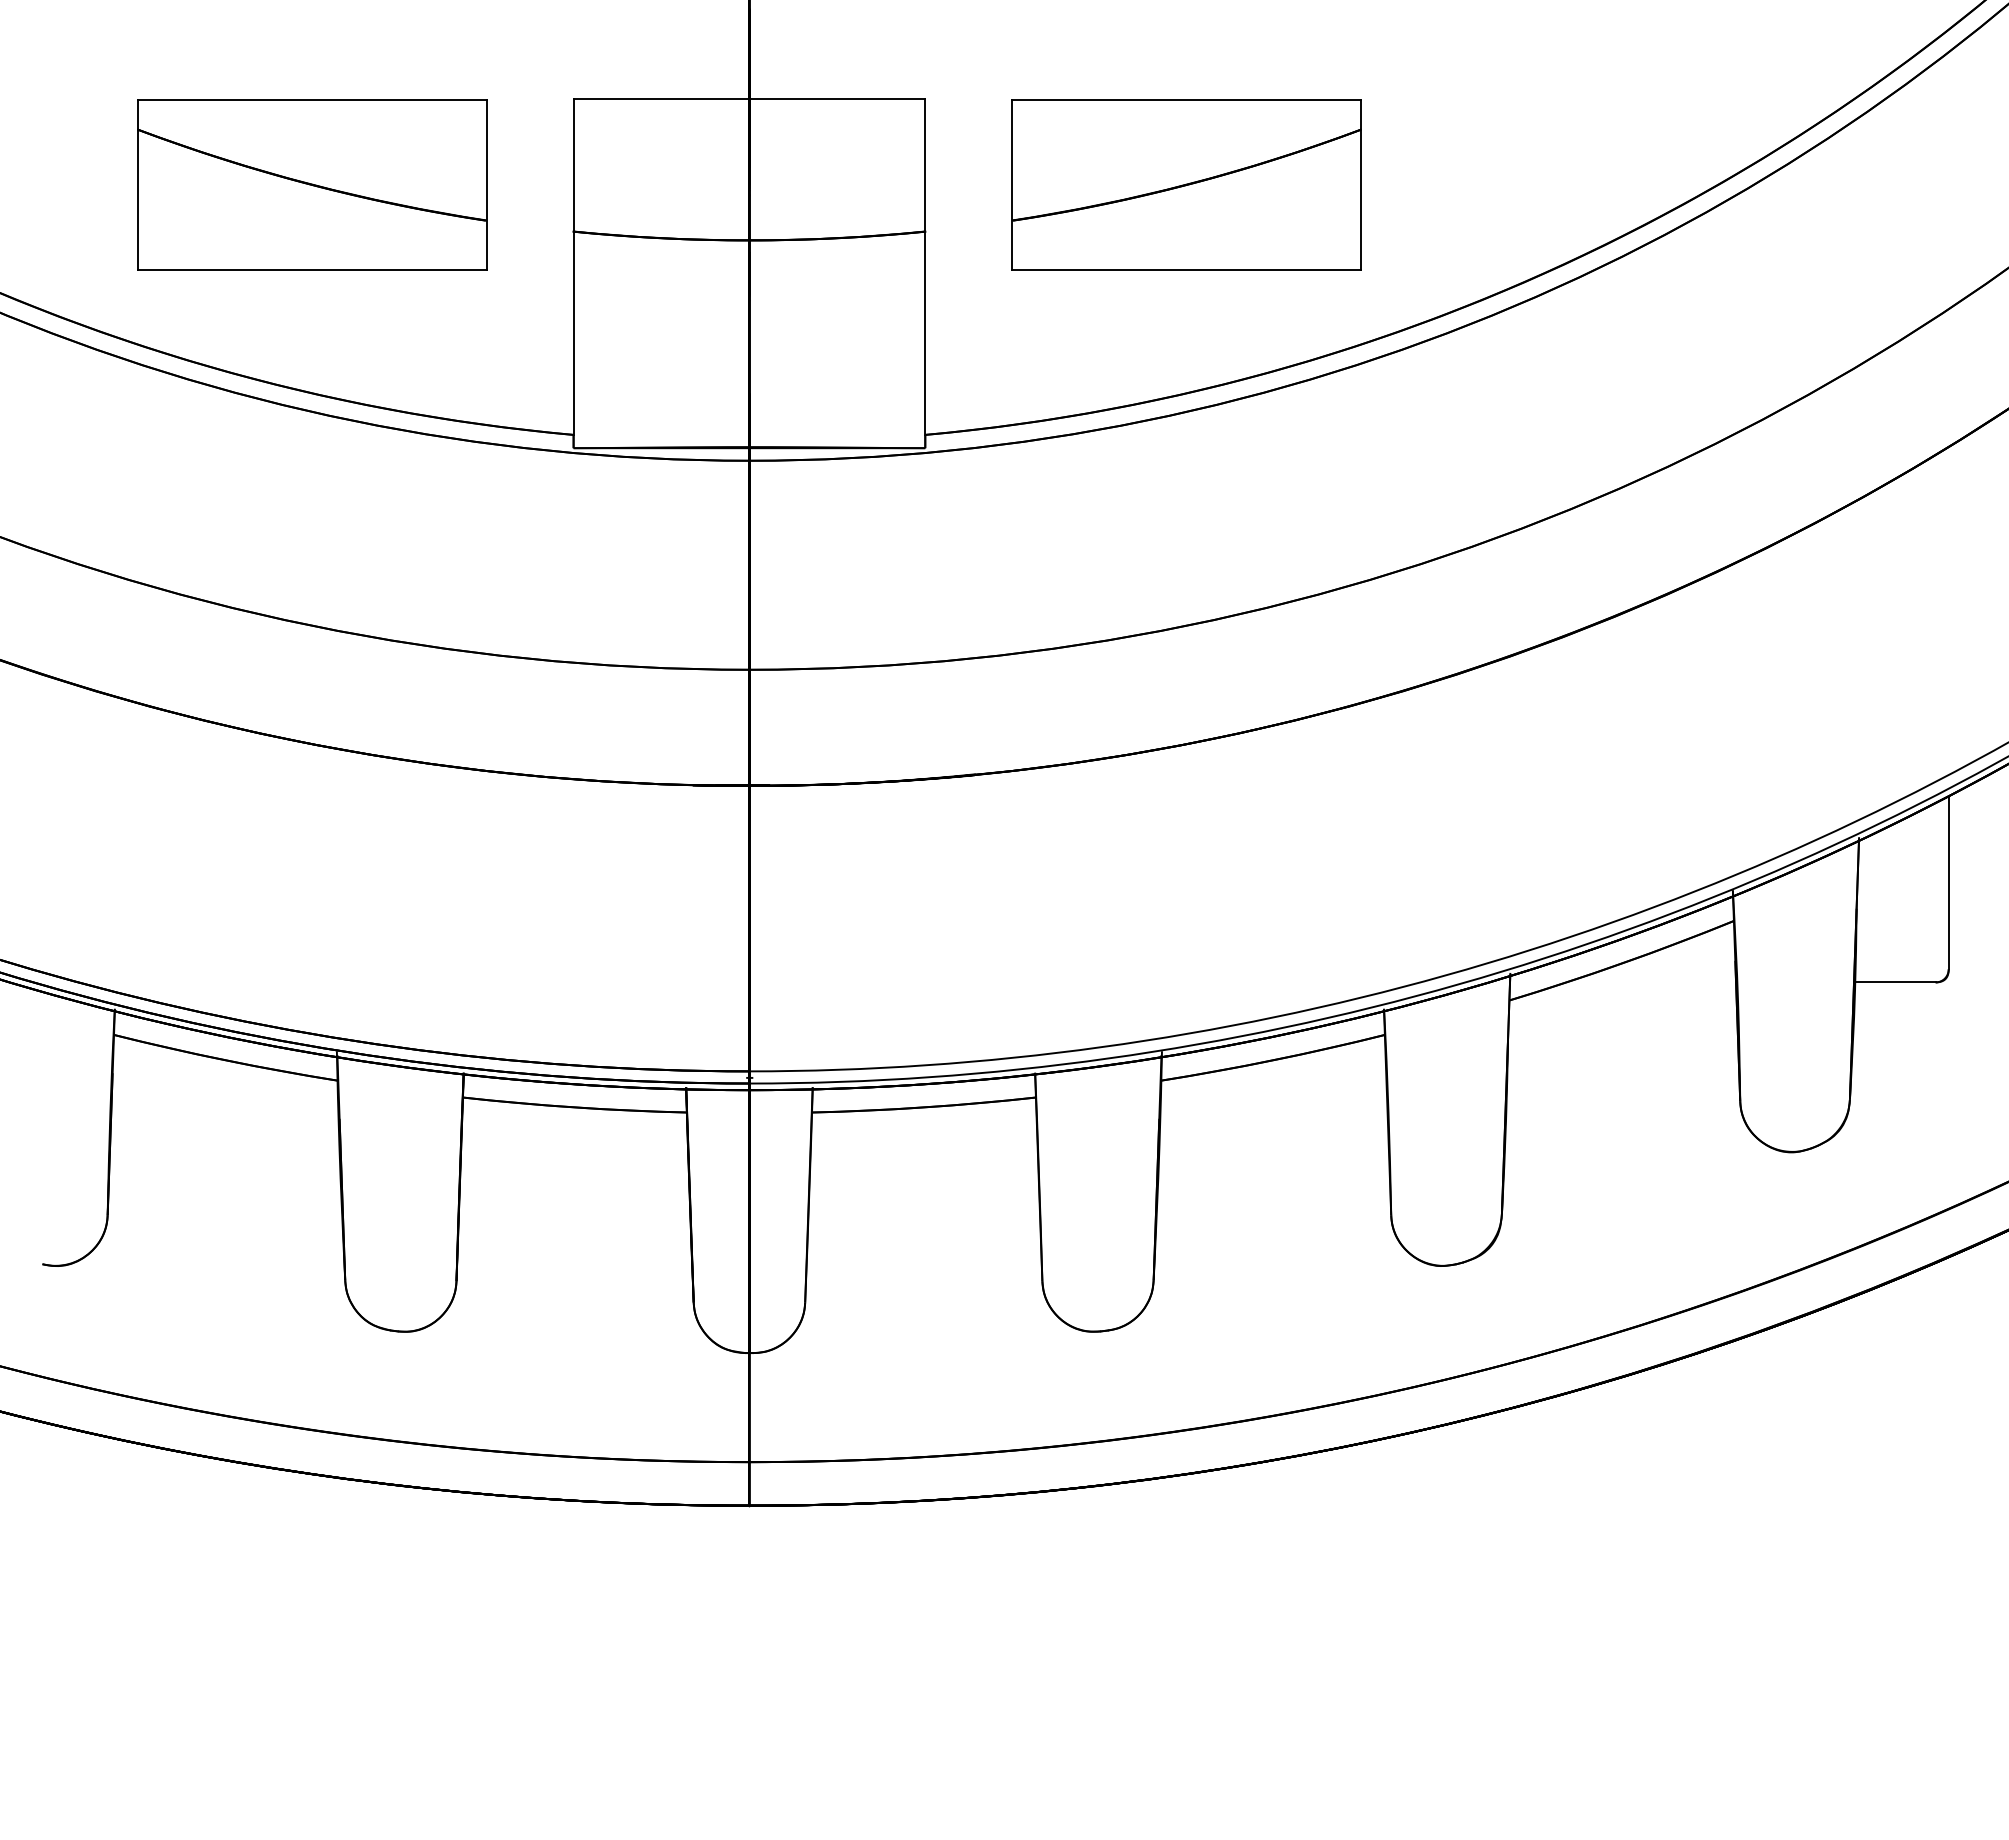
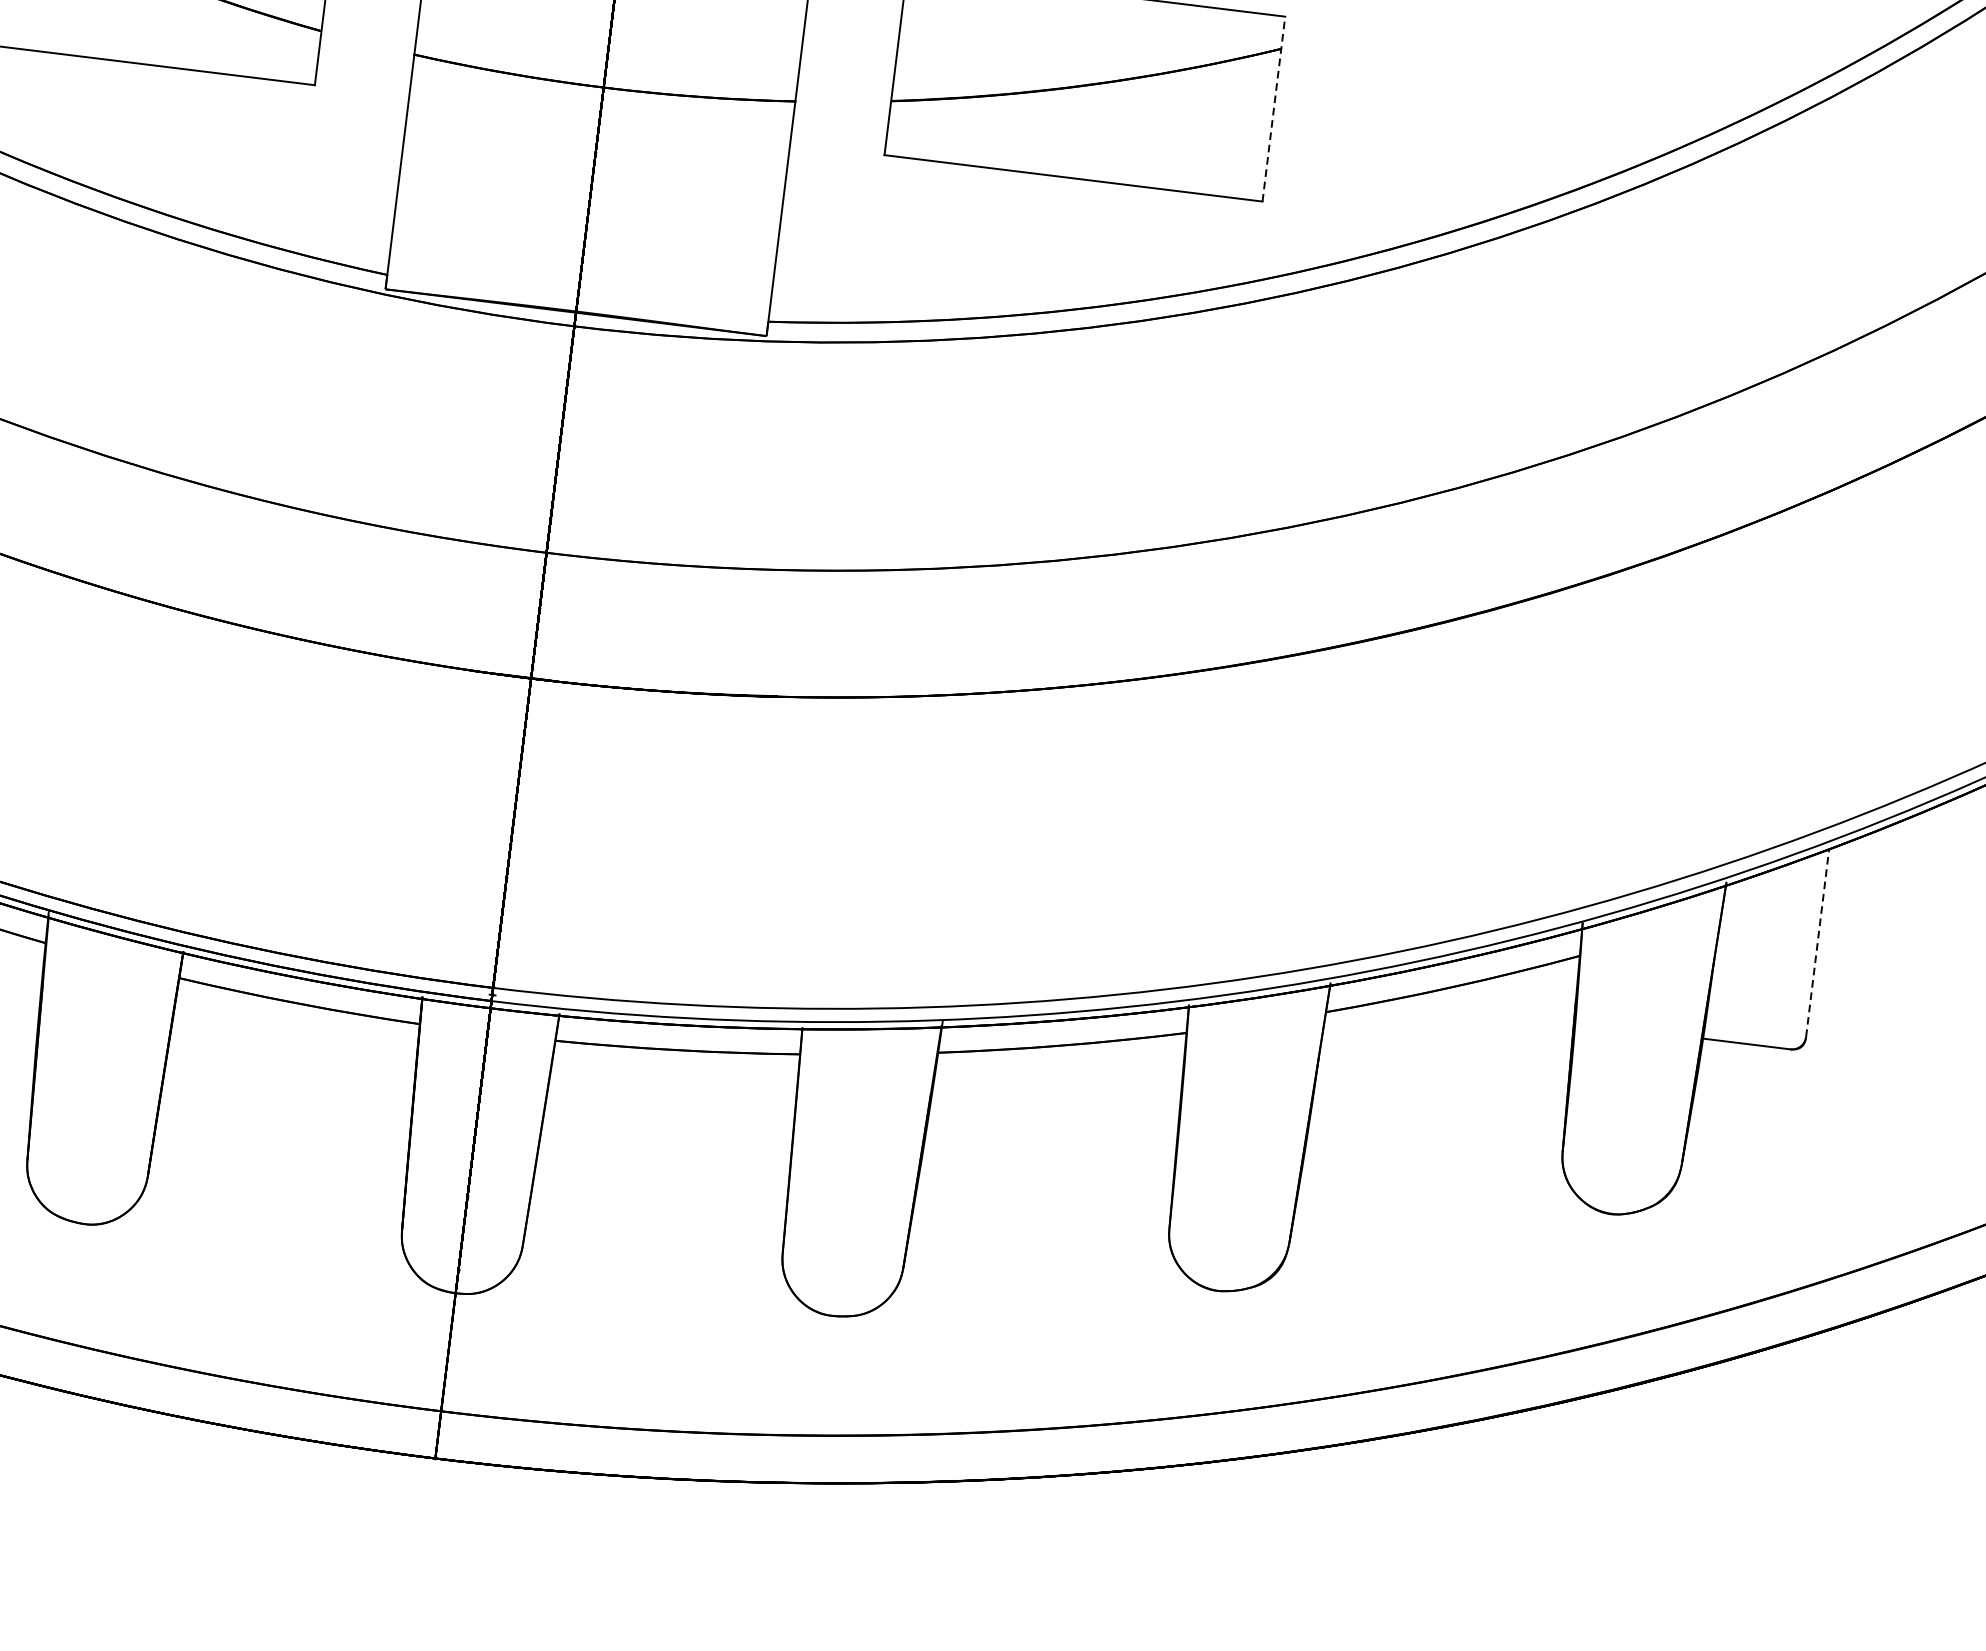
line: (1361, 184) -> (1274, 108), solid -> dashed
line: (1948, 882) -> (1817, 942), solid -> dashed

